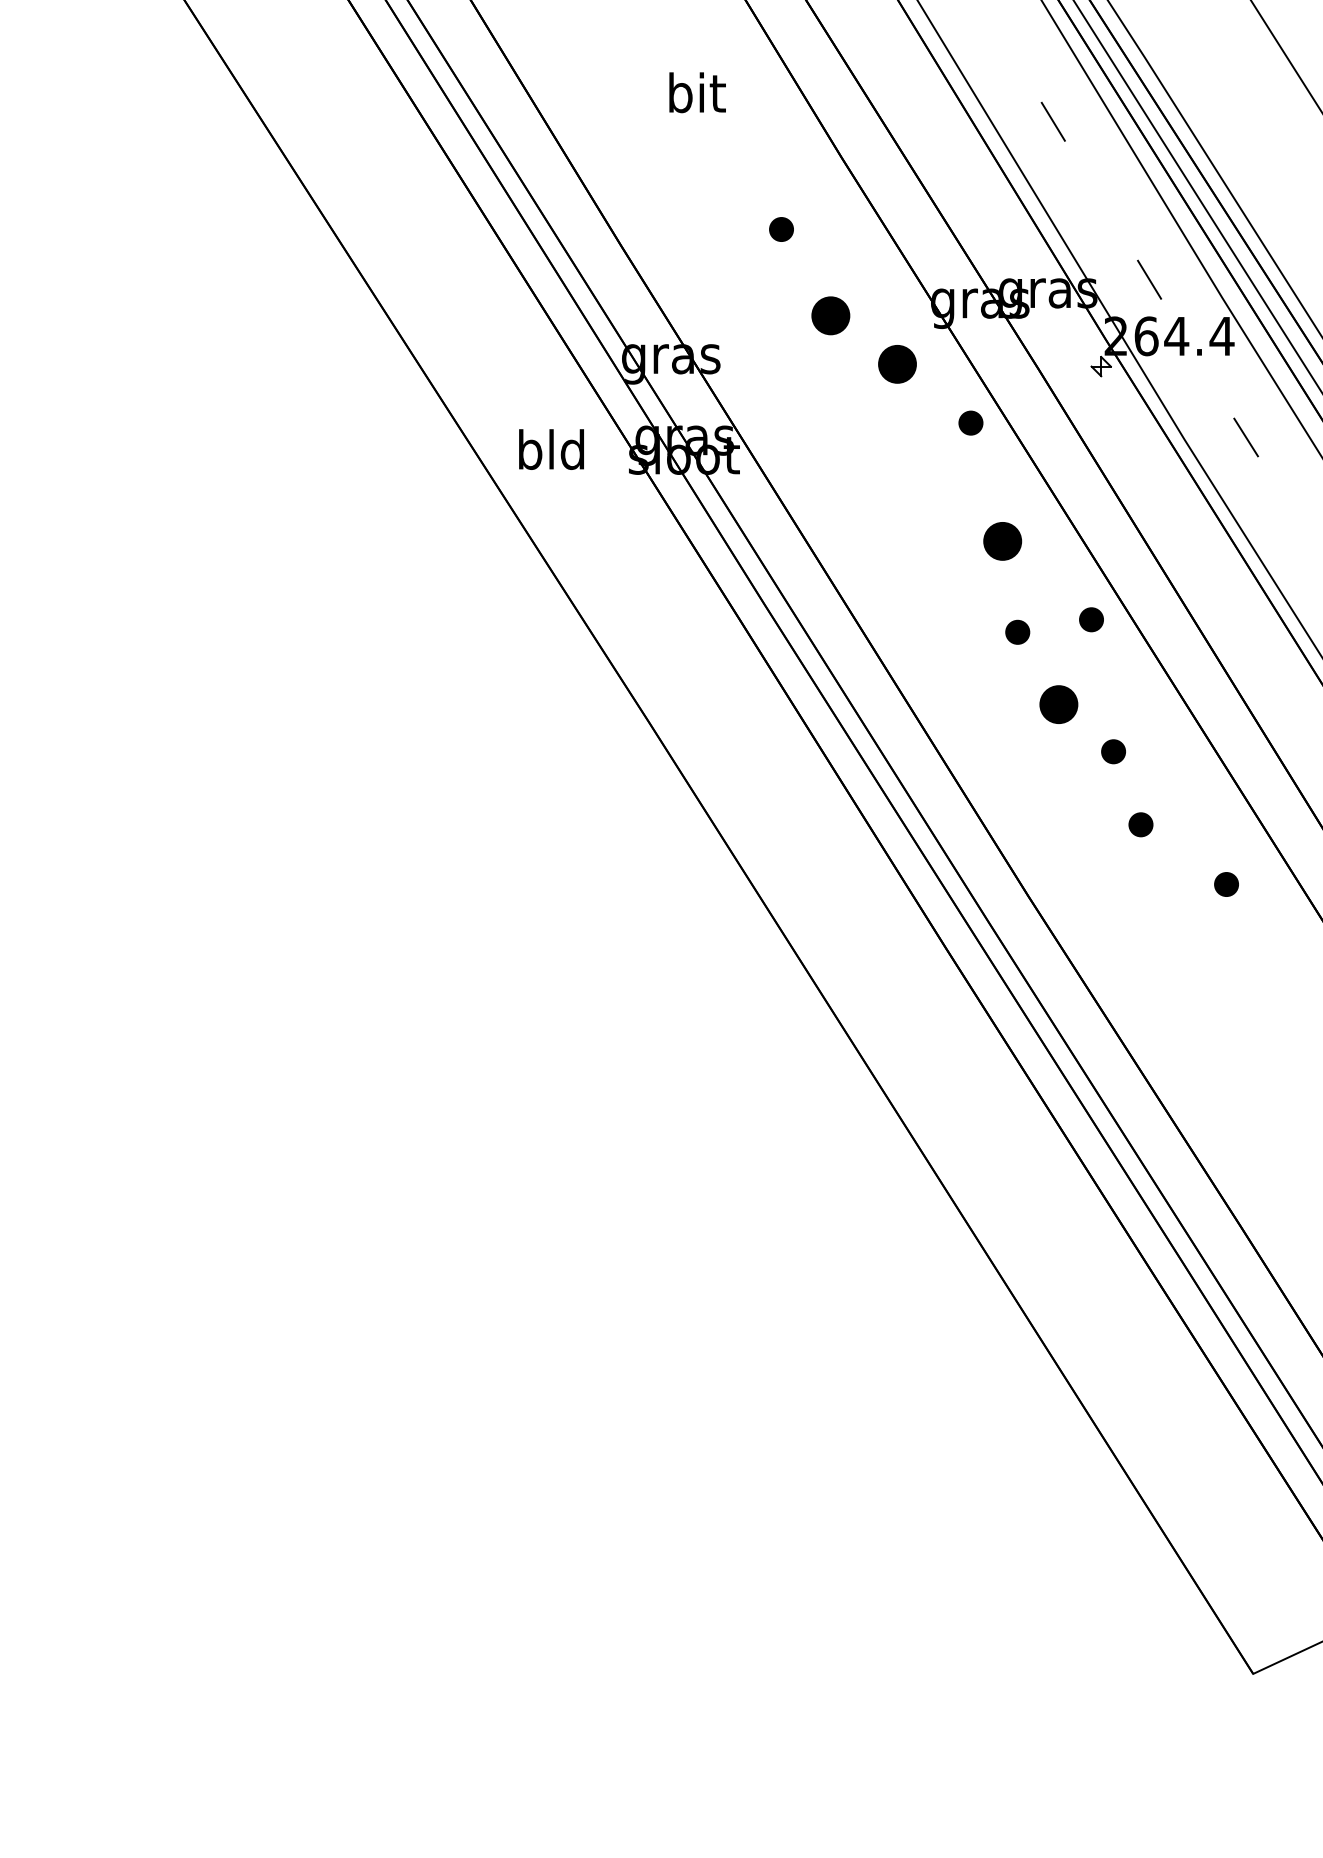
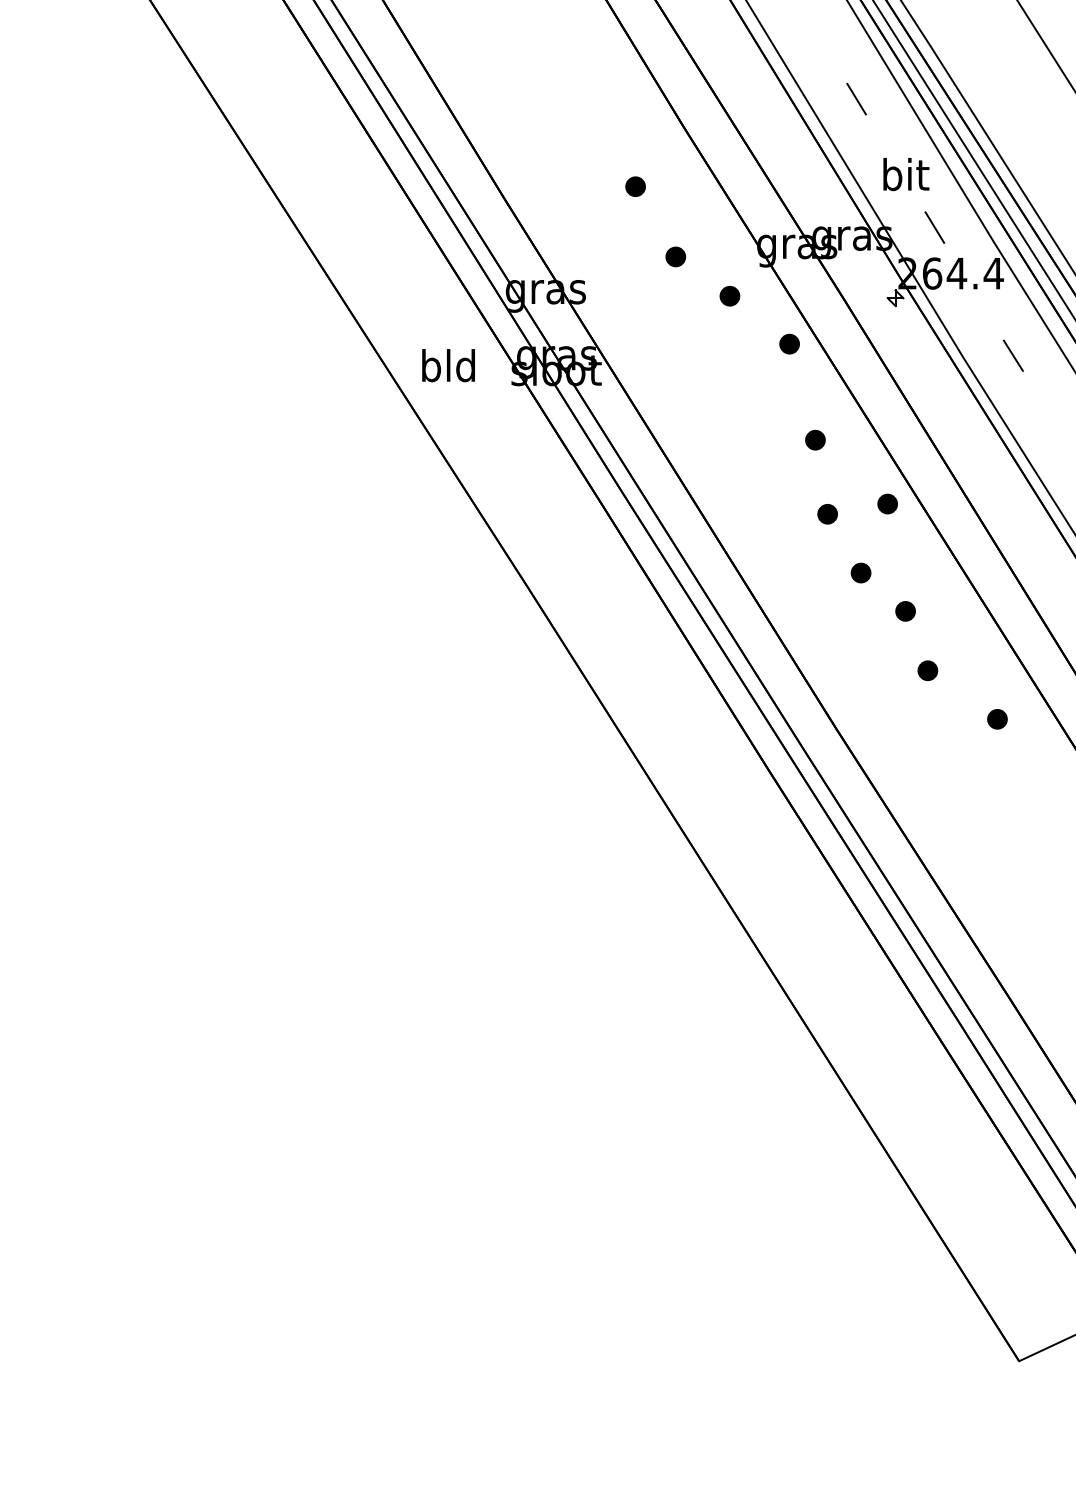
text: (697, 92) -> (906, 174), moved
part: (830, 315) -> (675, 256), size x0.62
part: (897, 363) -> (729, 295), size x0.62
part: (1002, 540) -> (815, 439), size x0.62
part: (1058, 703) -> (860, 572), size x0.62

